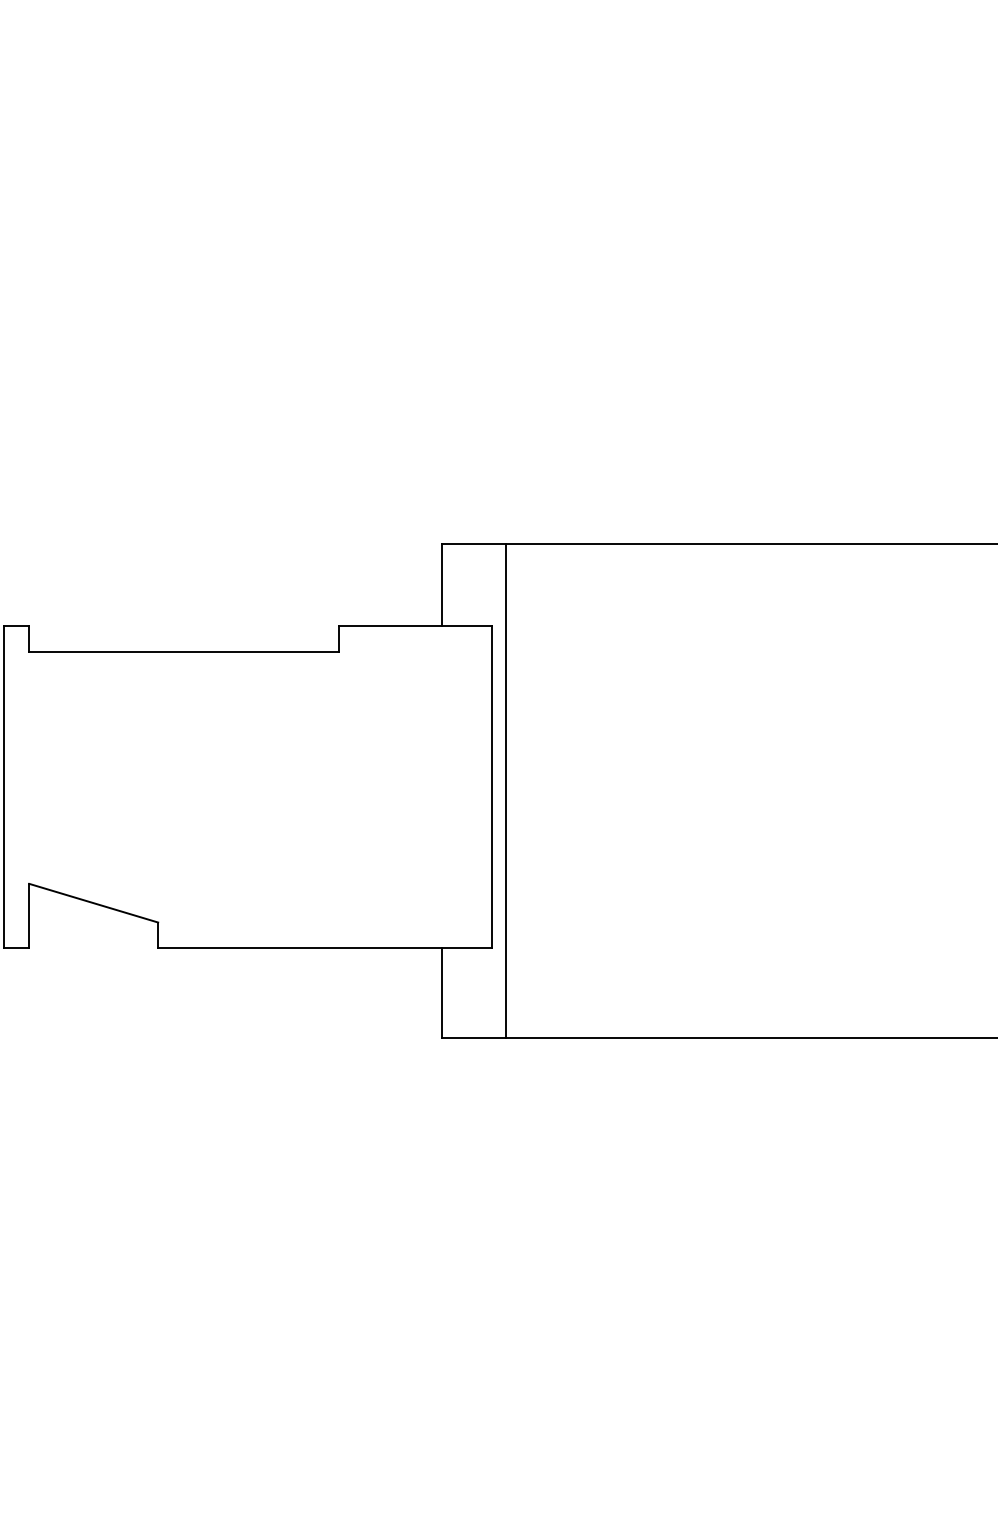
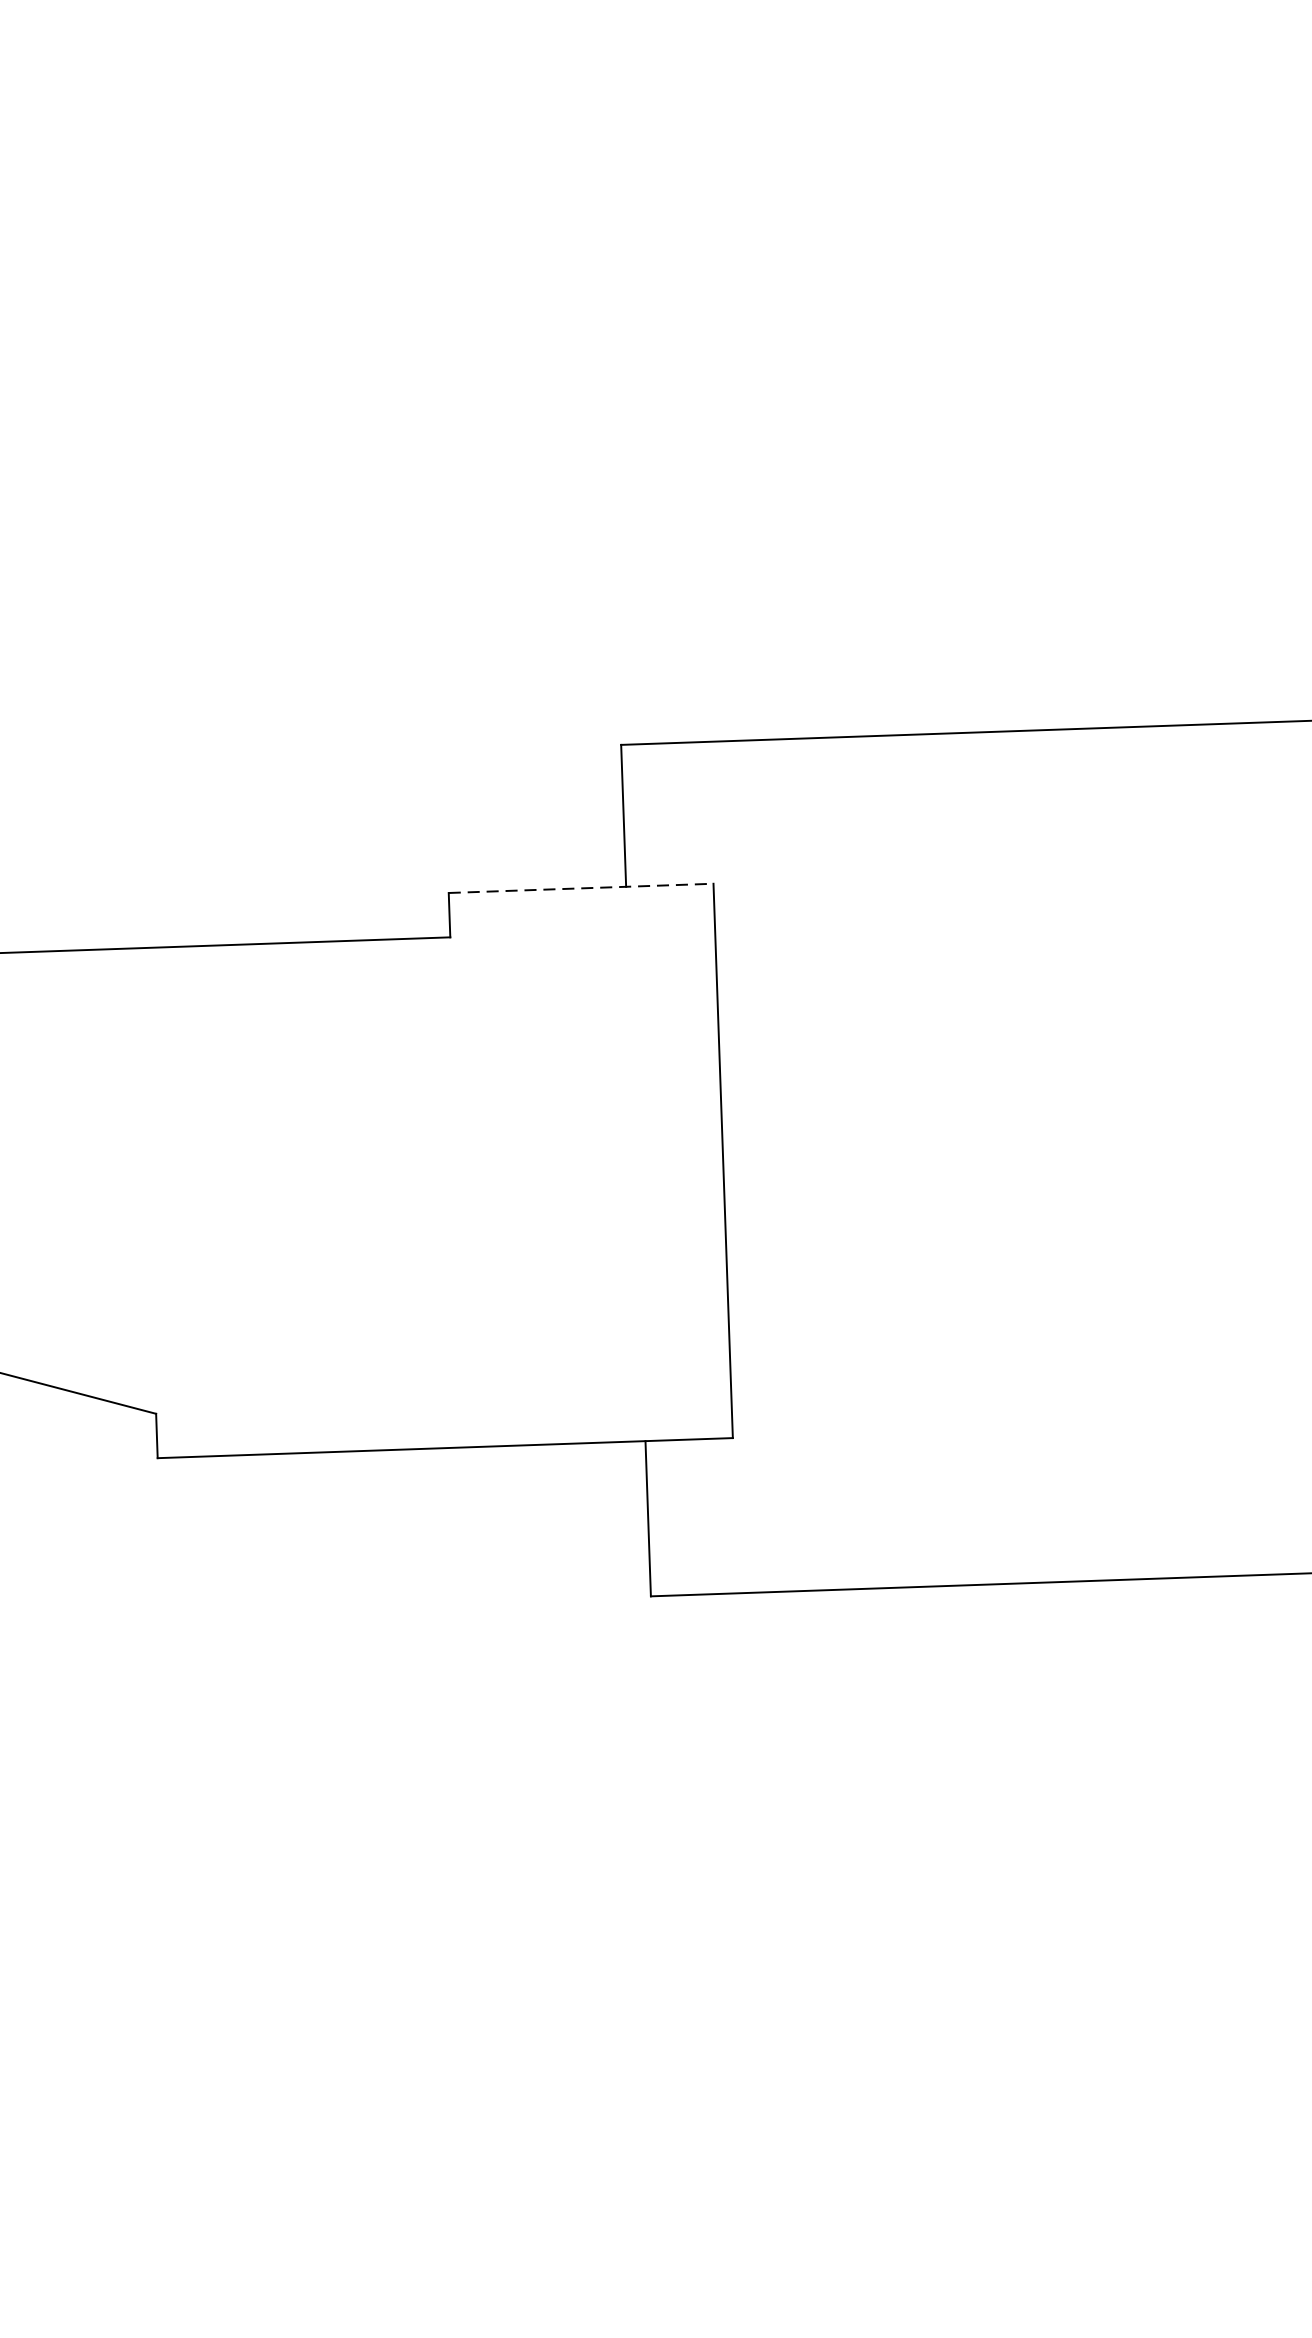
line: (415, 626) -> (581, 888), solid -> dashed
line: (506, 790) -> (747, 1165), removed

